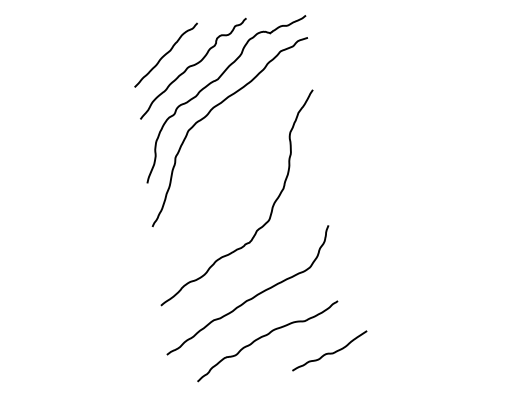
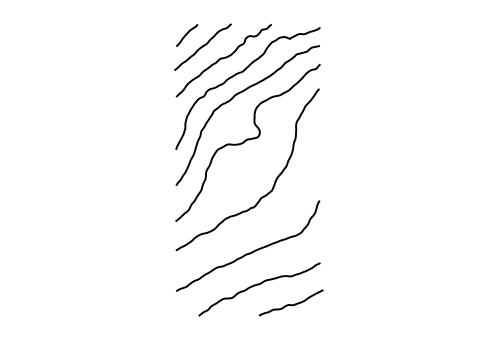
curve: (145, 41) -> (187, 34), added
curve: (231, 163) -> (246, 141), added
curve: (329, 352) -> (290, 304), moved

